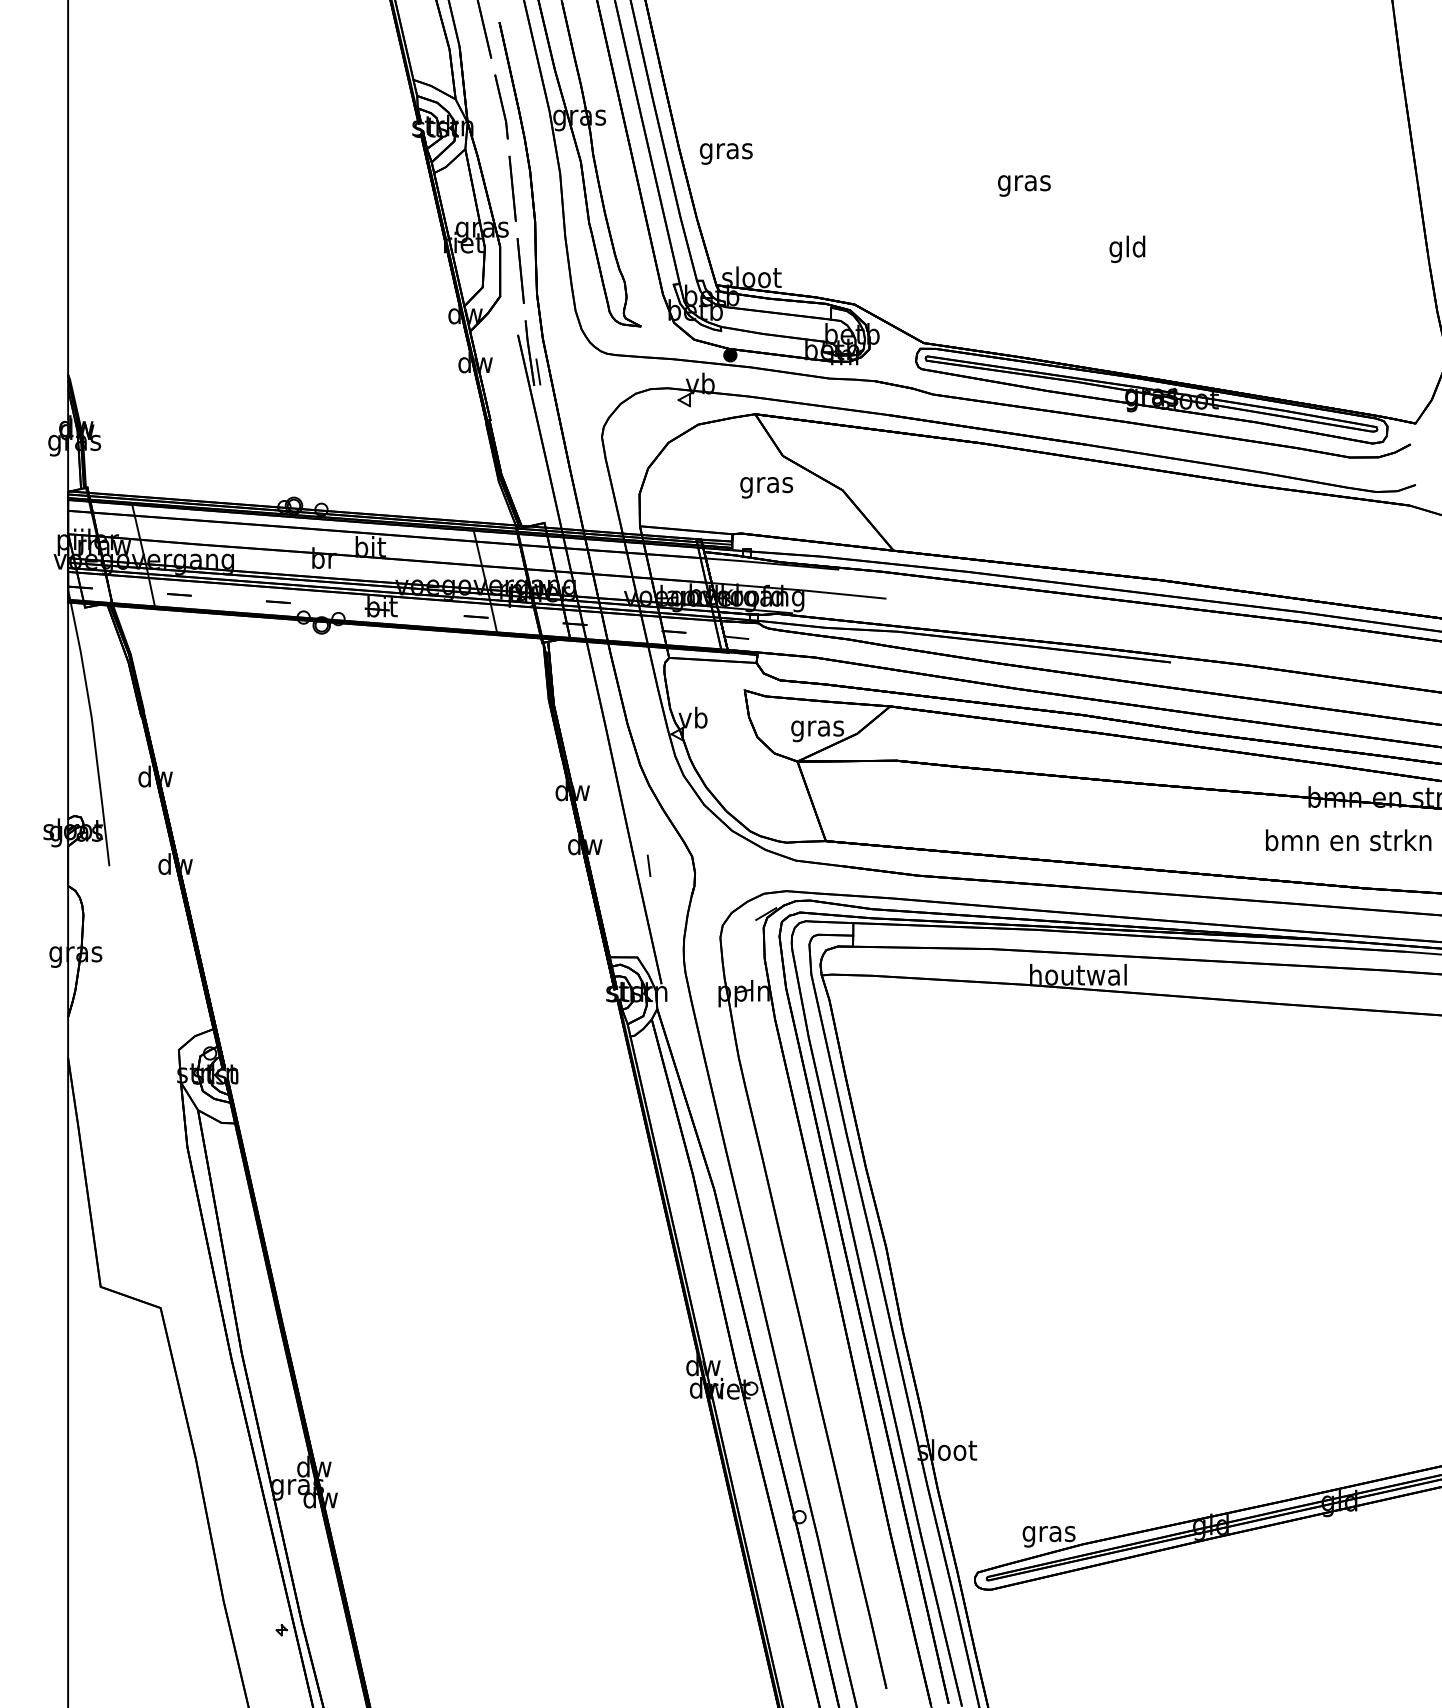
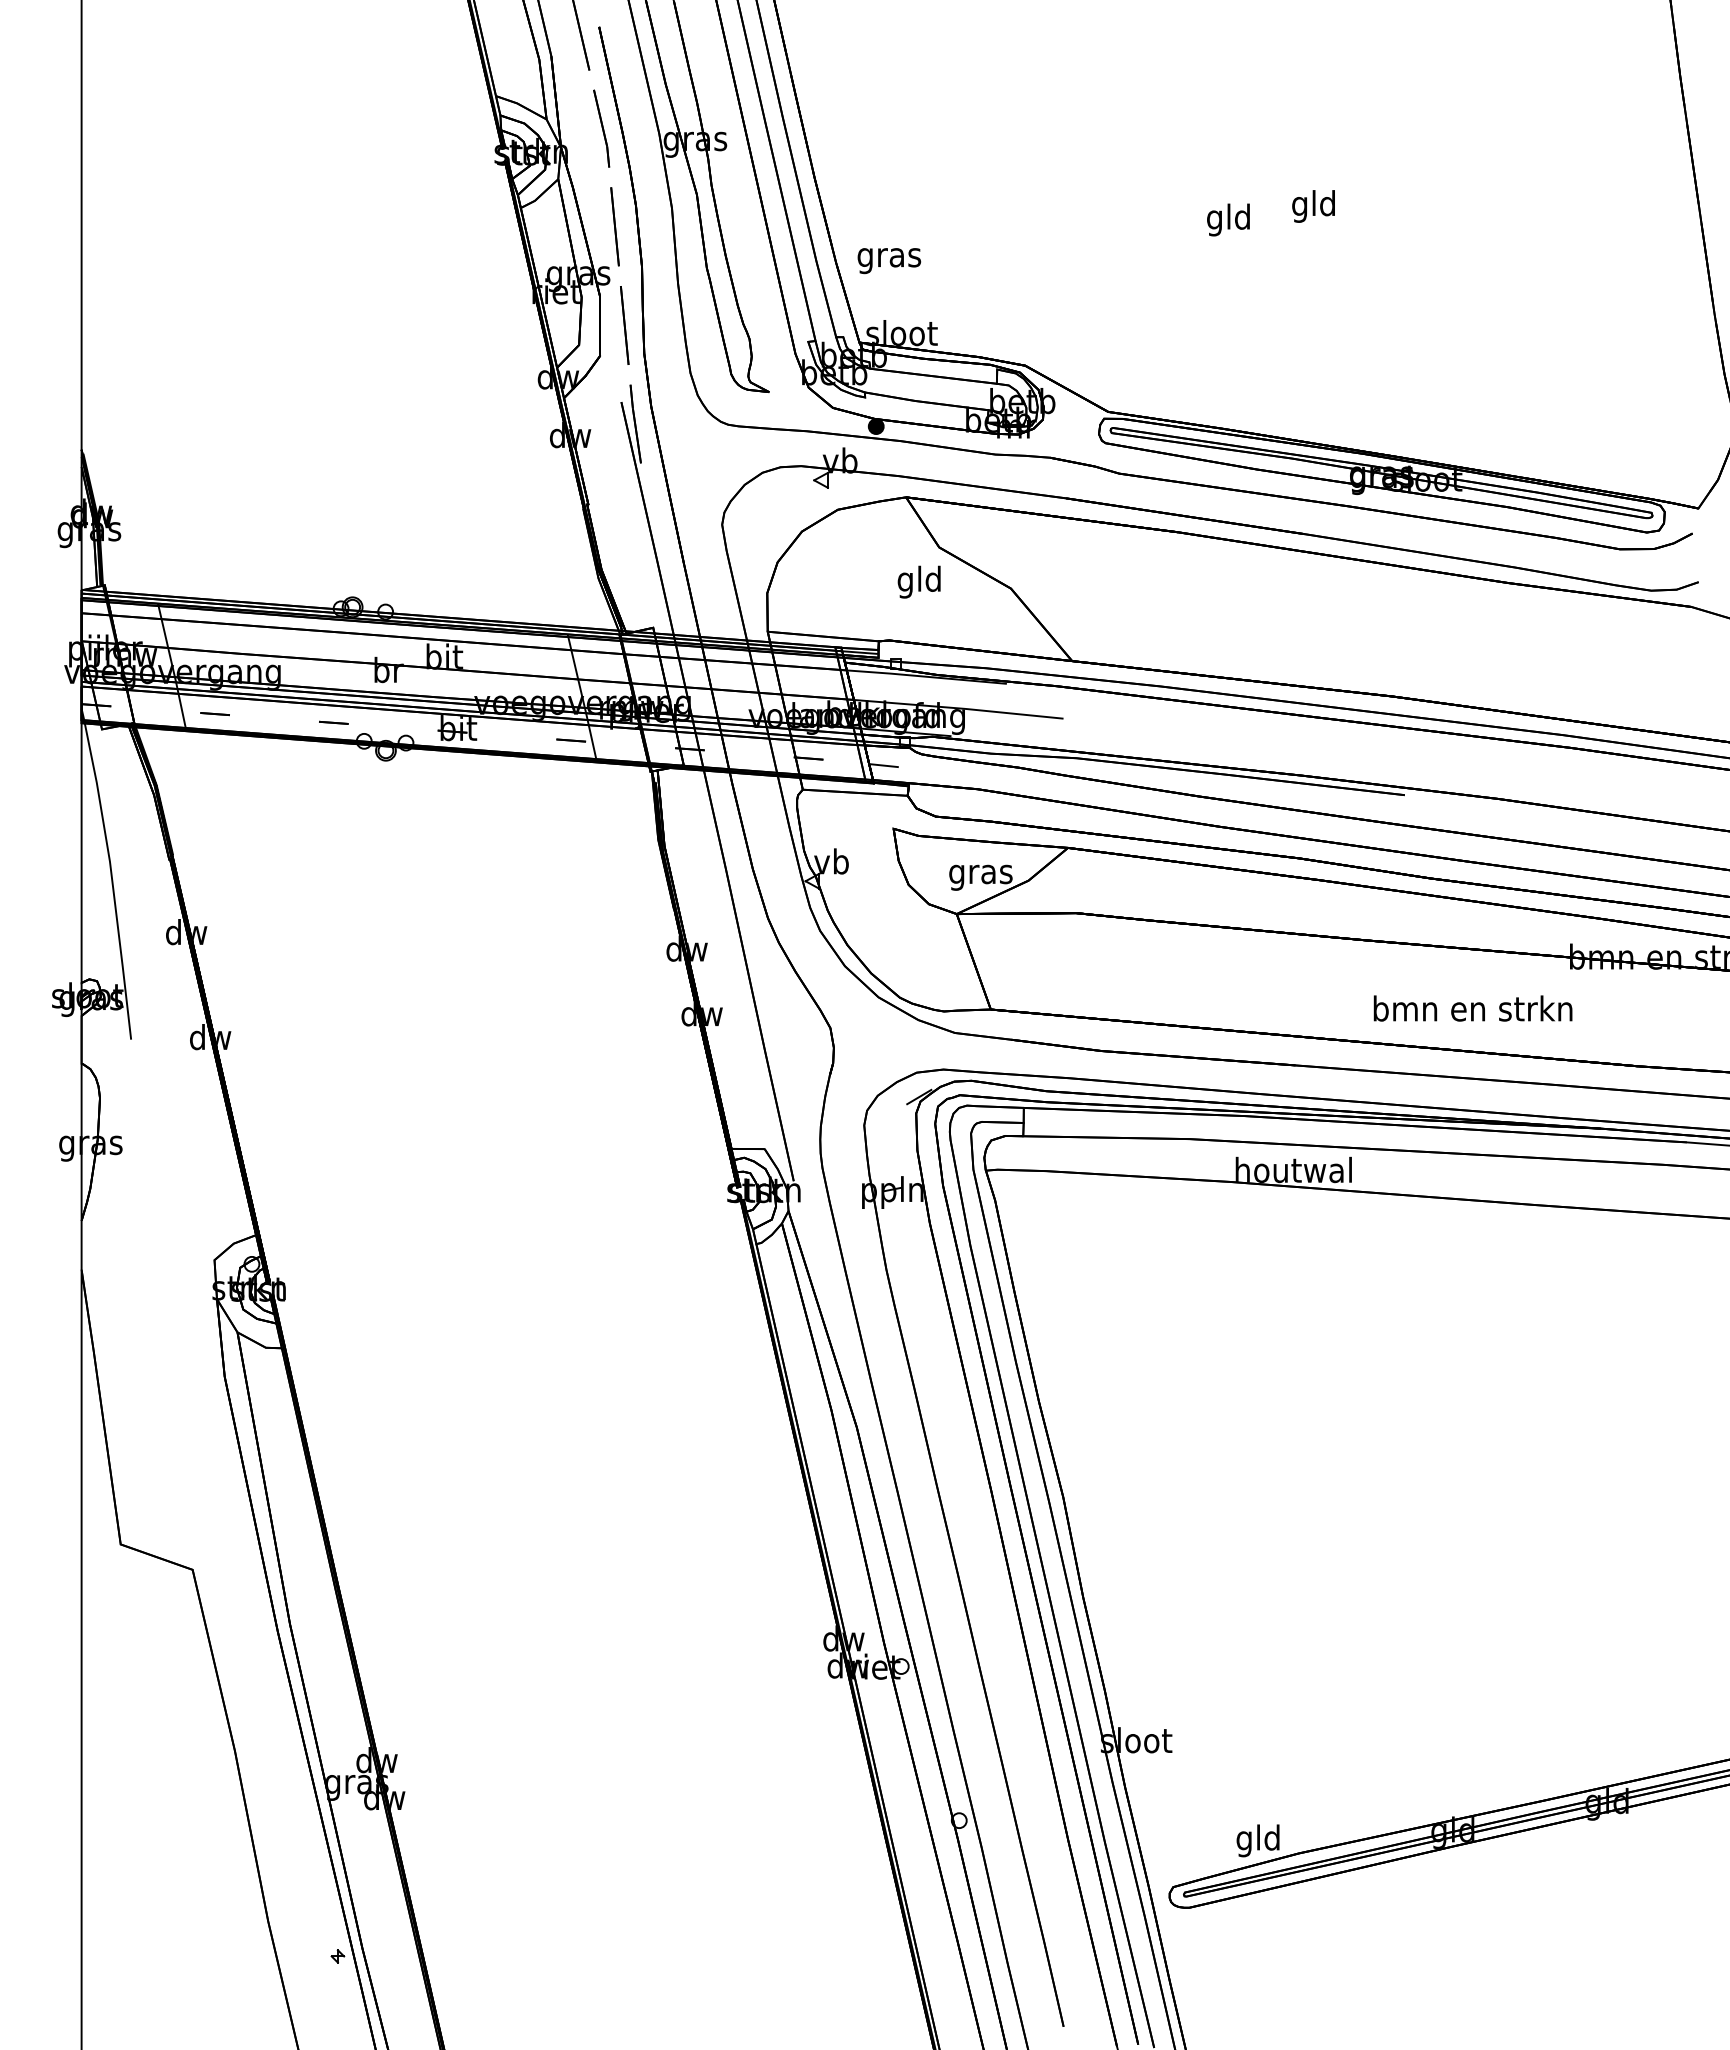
text: (726, 154) -> (889, 261), moved
text: (1023, 182) -> (1228, 219), gras -> gld
text: (1127, 249) -> (1313, 206), moved
line: (538, 371) -> (645, 446), removed
text: (766, 484) -> (919, 581), gras -> gld
text: (1348, 840) -> (1472, 1008), moved
line: (648, 865) -> (778, 1038), removed
text: (1048, 1533) -> (1258, 1840), gras -> gld

